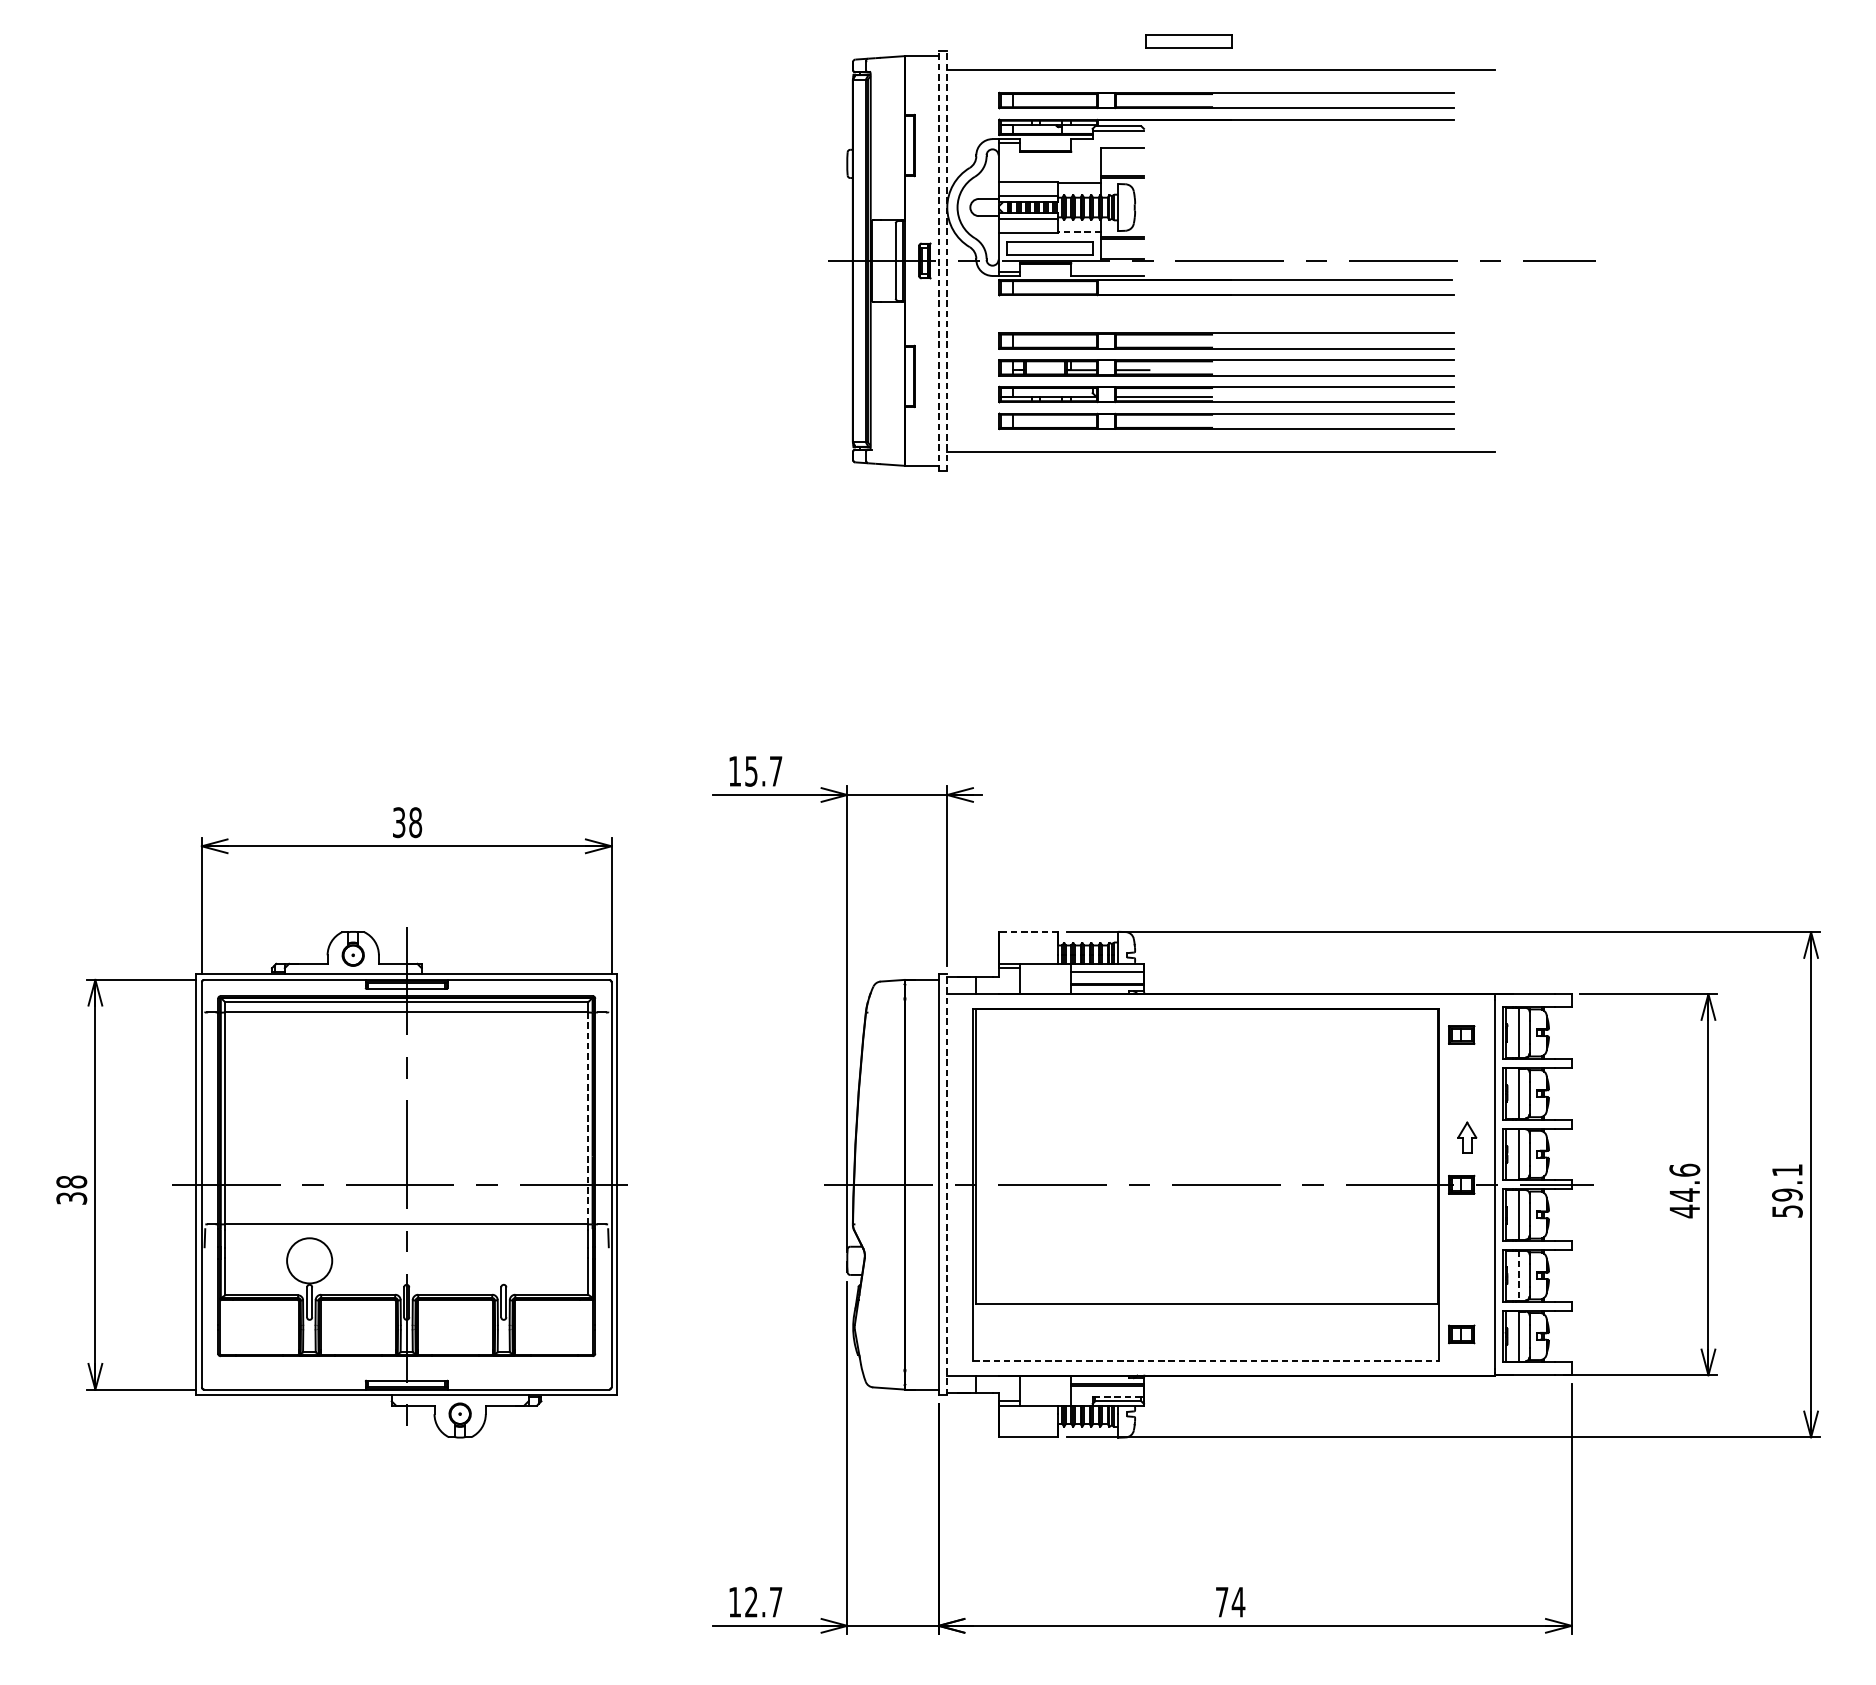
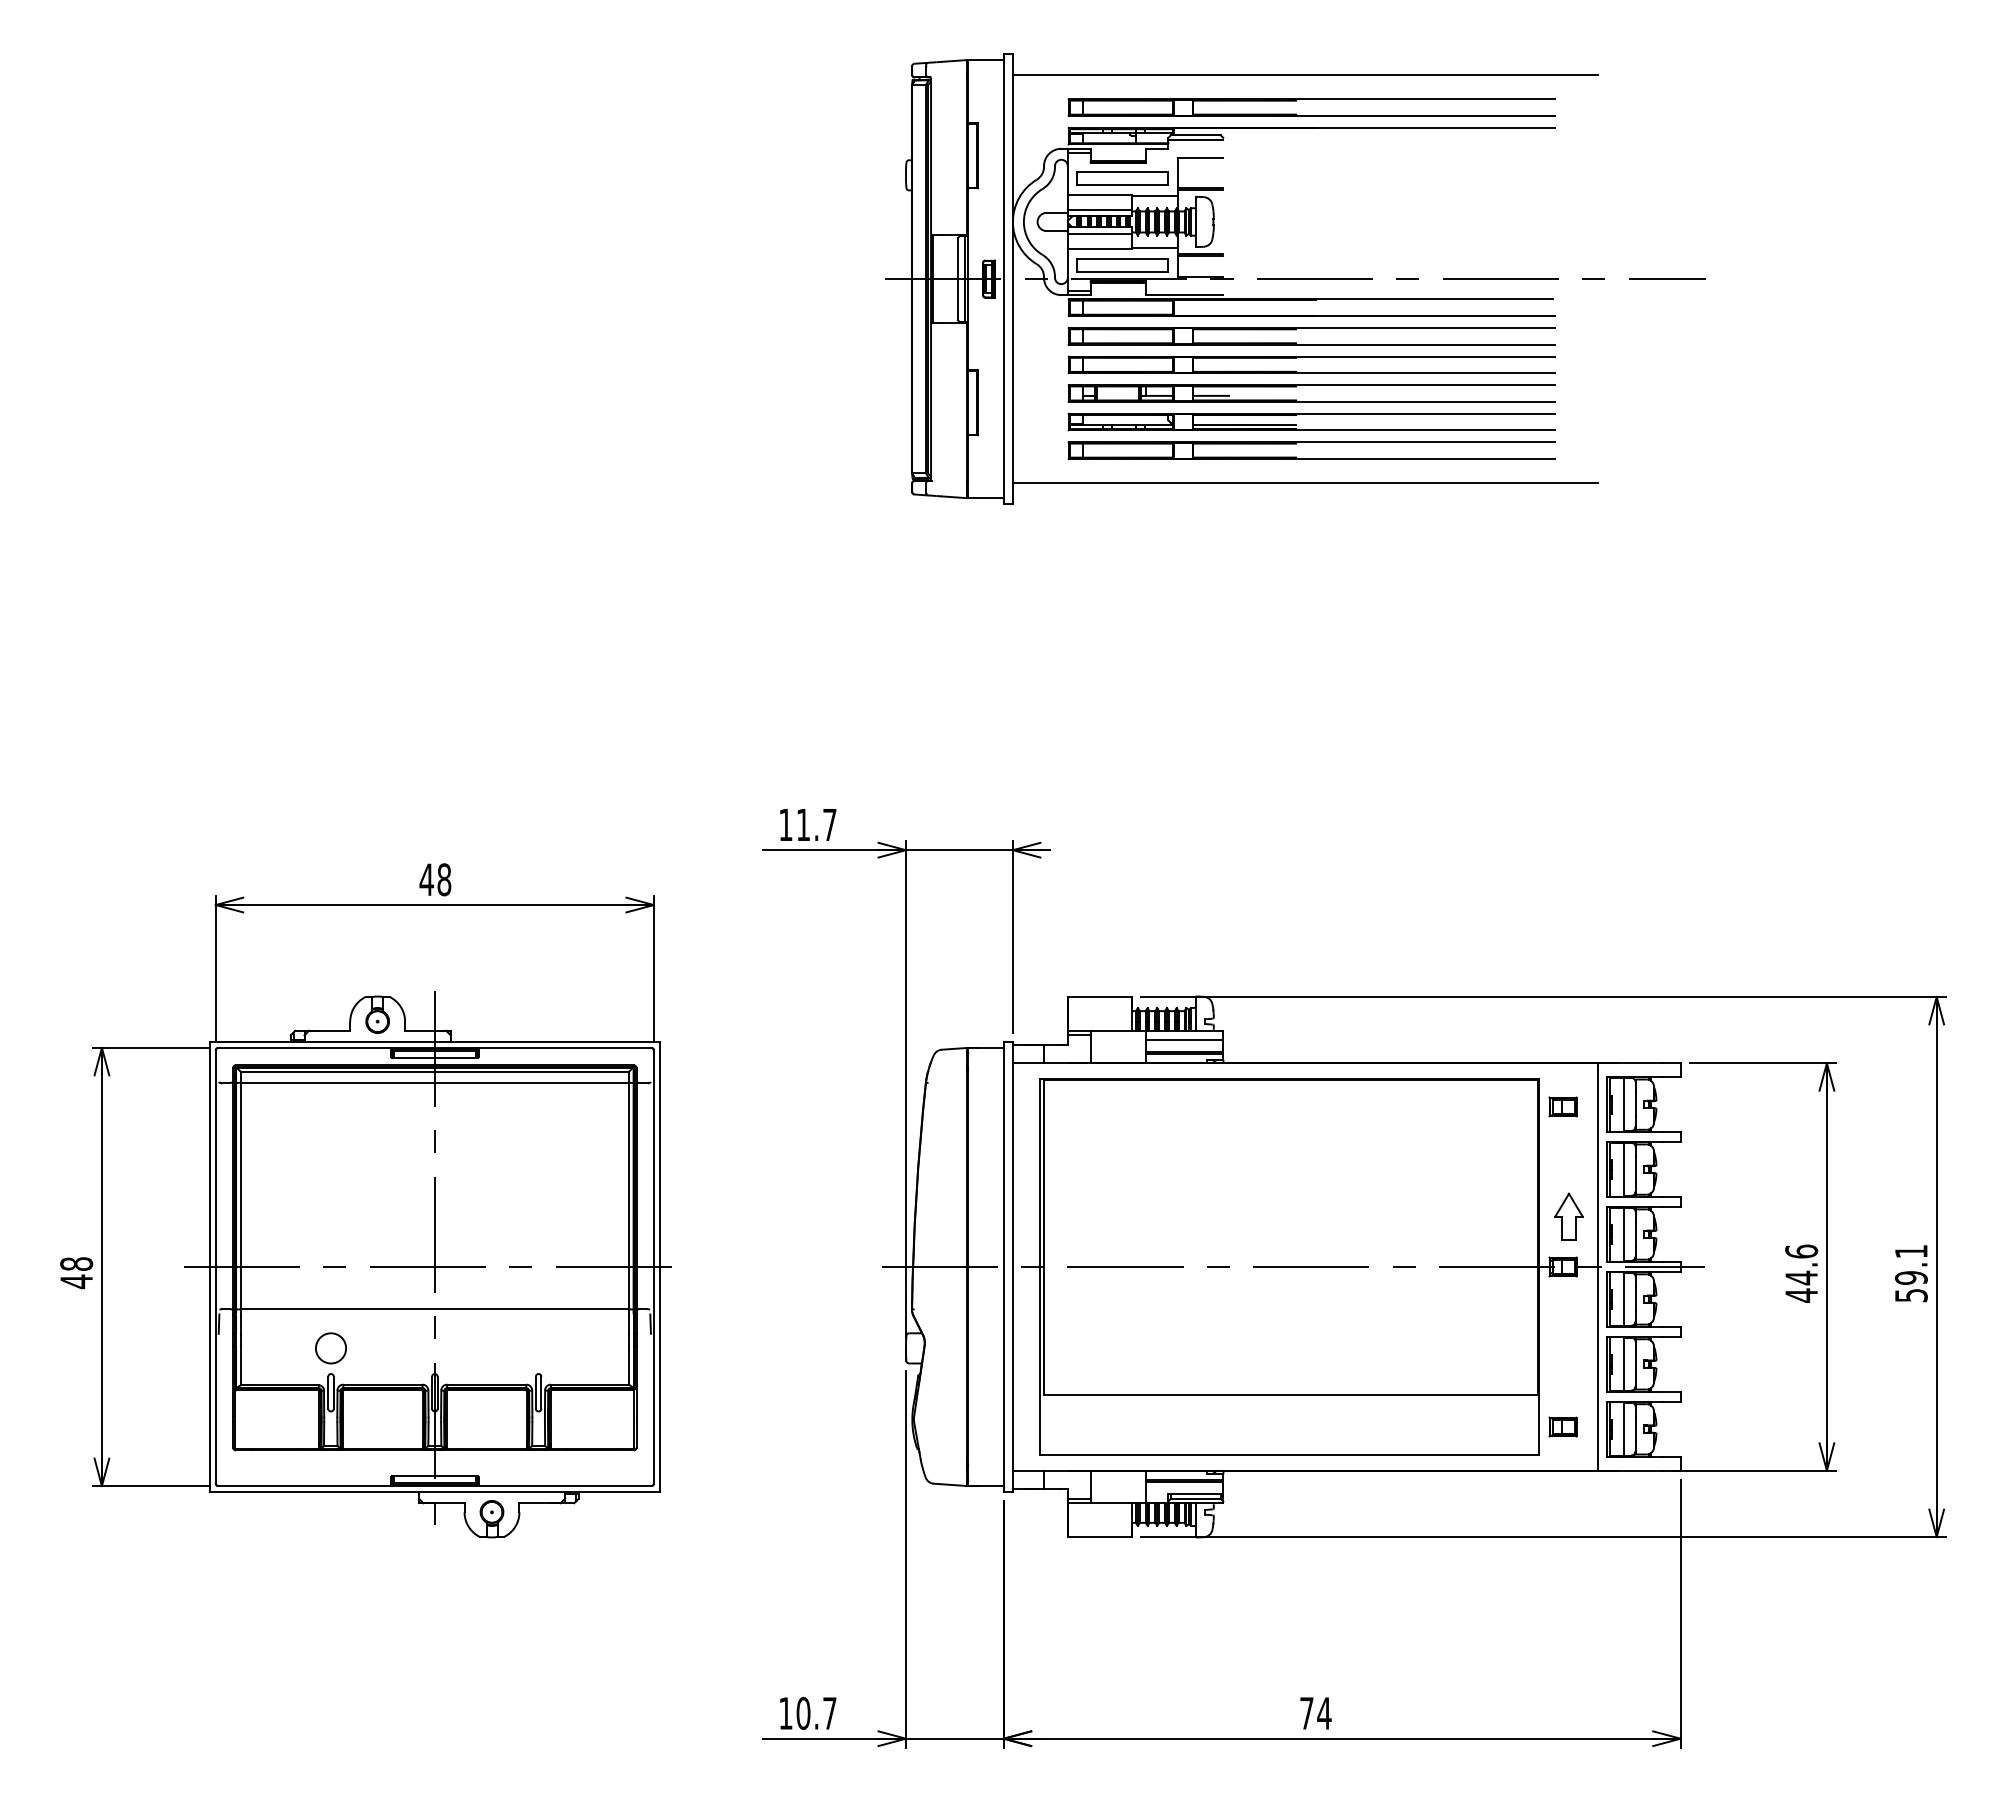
part: (1189, 41) -> (1122, 178), moved
line: (1079, 231) -> (1154, 247), dashed -> solid
line: (938, 261) -> (1003, 279), dashed -> solid
line: (946, 261) -> (1012, 279), dashed -> solid
part: (1226, 307) -> (1311, 328), added
text: (751, 771) -> (803, 825), 15.7 -> 11.7
text: (398, 822) -> (426, 879), 38 -> 48
line: (1028, 931) -> (1099, 996), dashed -> solid
line: (587, 1117) -> (628, 1195), dashed -> solid
part: (1466, 1137) -> (1568, 1216), size x1.43
line: (946, 1185) -> (1012, 1267), dashed -> solid
text: (71, 1198) -> (76, 1281), 38 -> 48
circle: (309, 1260) -> (330, 1348), size x0.62
line: (1518, 1275) -> (1623, 1364), dashed -> solid
line: (1206, 1361) -> (1290, 1455), dashed -> solid
line: (1118, 1397) -> (1195, 1494), dashed -> solid
text: (751, 1602) -> (803, 1713), 12.7 -> 10.7

